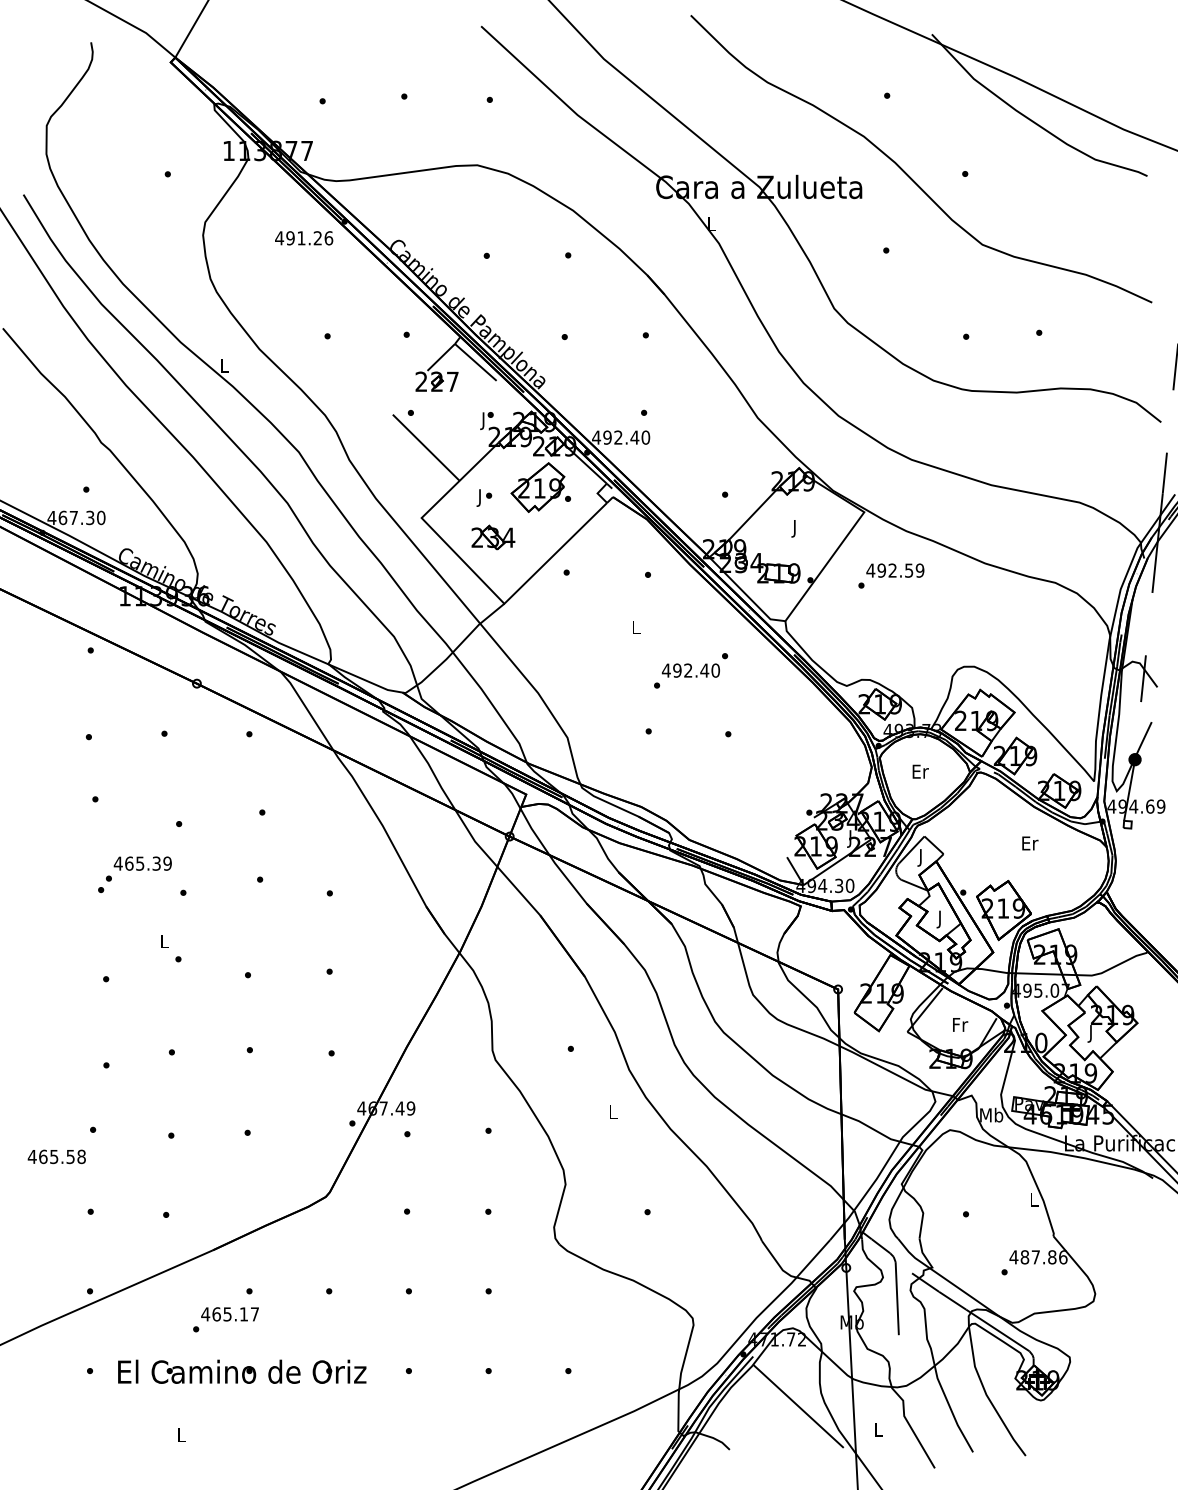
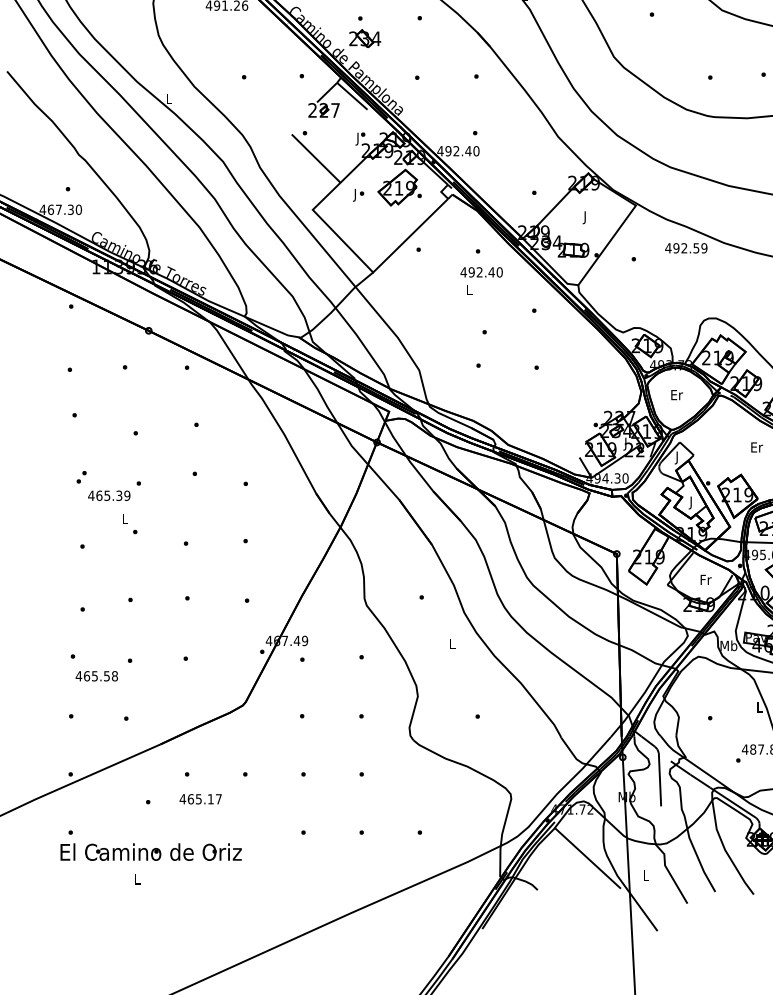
part: (493, 537) -> (365, 38), moved
text: (895, 570) -> (686, 248), moved
text: (690, 670) -> (481, 272), moved
text: (142, 863) -> (109, 495), moved
text: (56, 1156) -> (96, 675), moved
text: (229, 1314) -> (200, 799), moved
text: (242, 1371) -> (151, 851), moved

